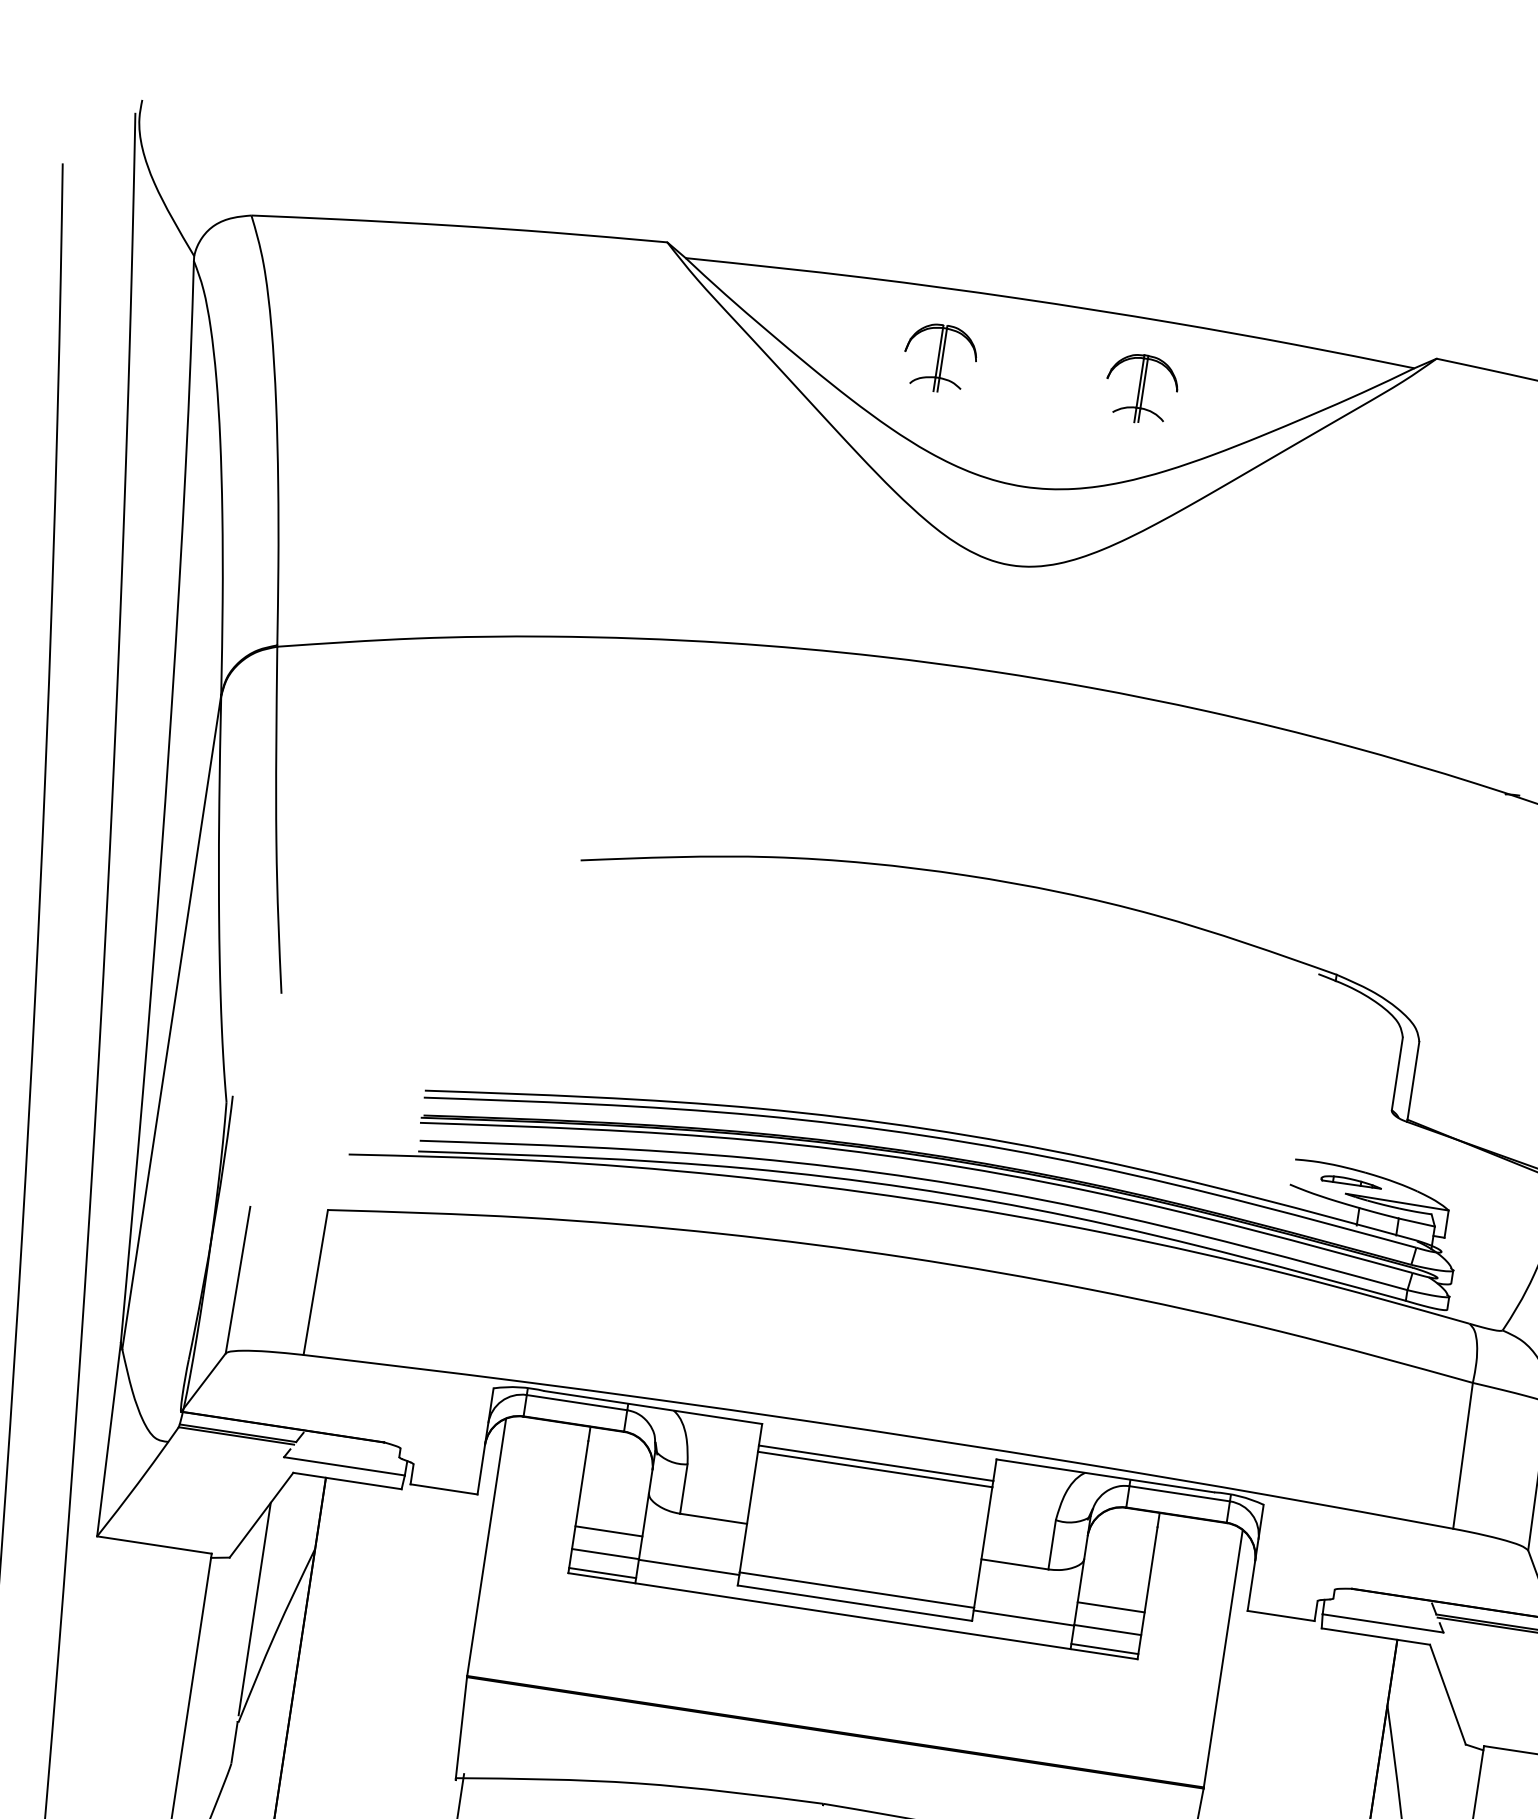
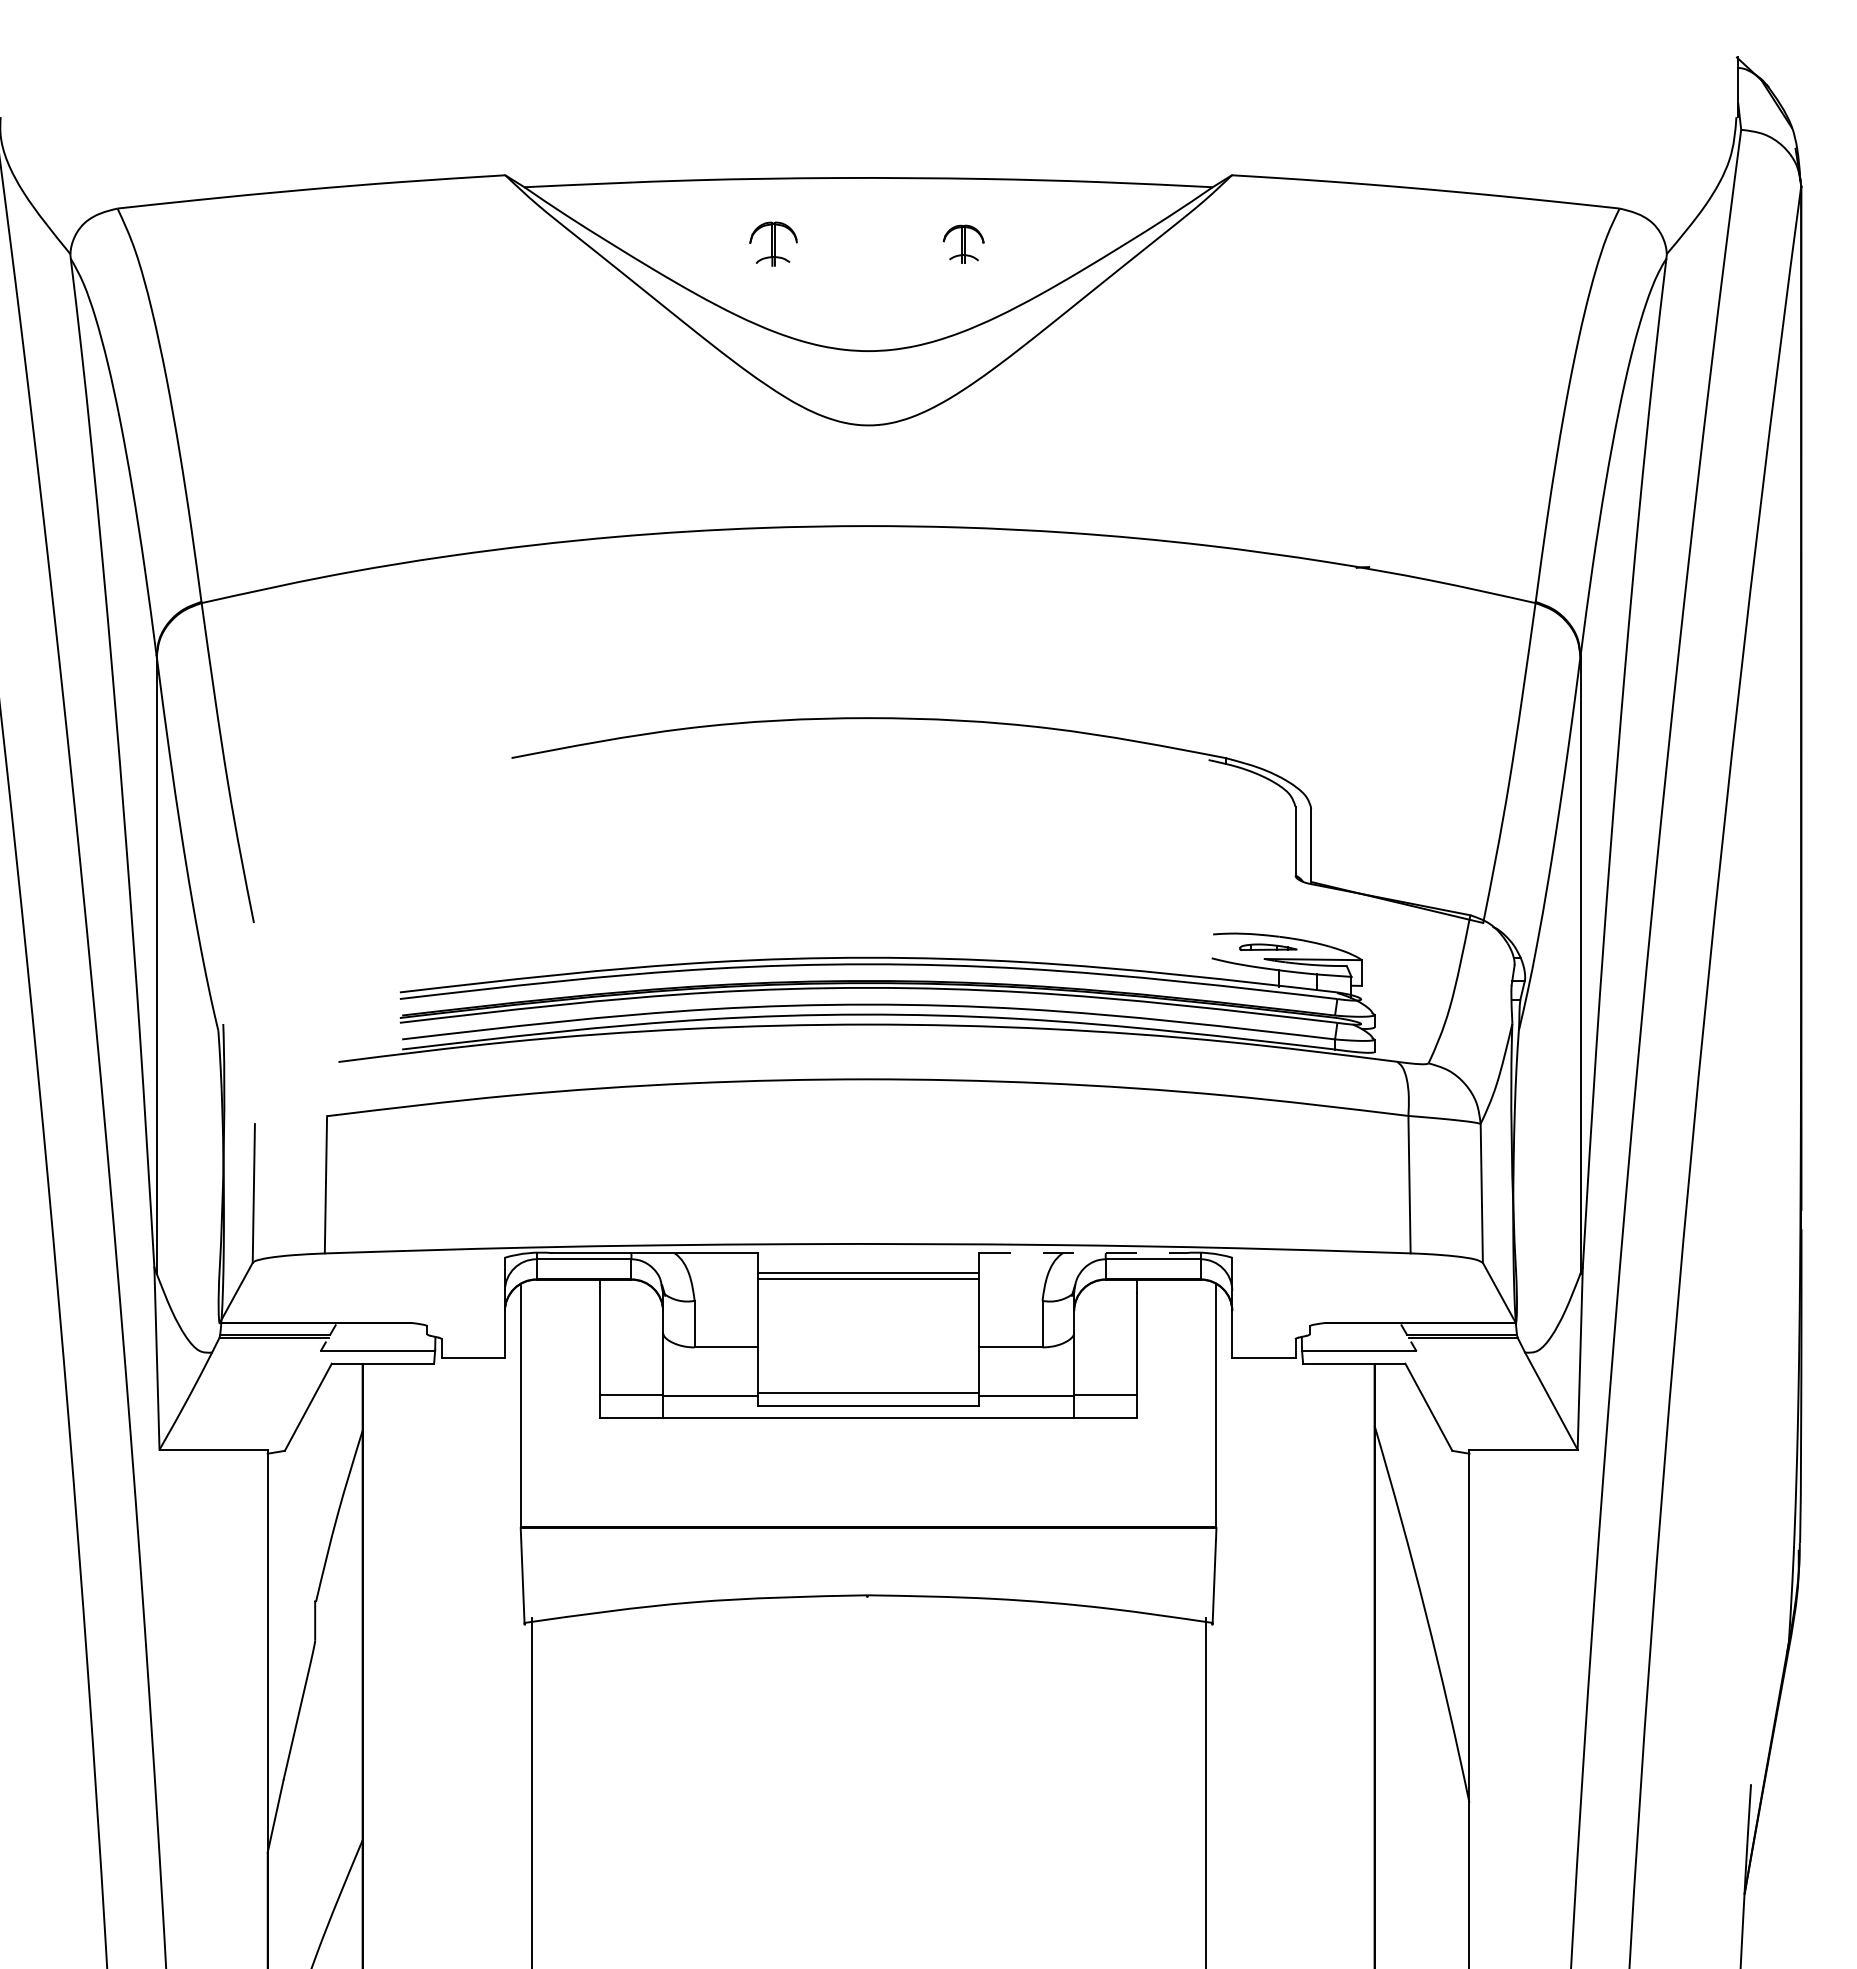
part: (940, 358) -> (773, 244), size x0.7
part: (1141, 389) -> (963, 244), size x0.6
line: (1105, 1476) -> (1082, 1253), solid -> dashed
line: (609, 1531) -> (631, 1373), removed
line: (602, 1573) -> (631, 1413), removed
line: (1110, 1607) -> (1105, 1373), removed
line: (255, 1608) -> (315, 1494), removed
line: (1104, 1649) -> (1105, 1413), removed

